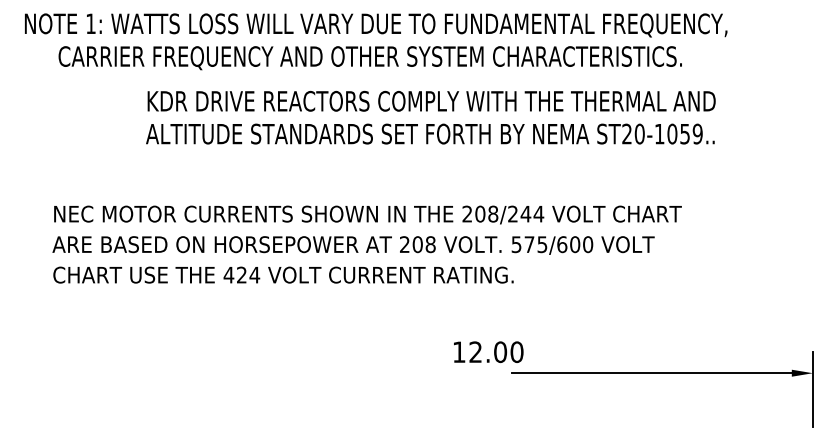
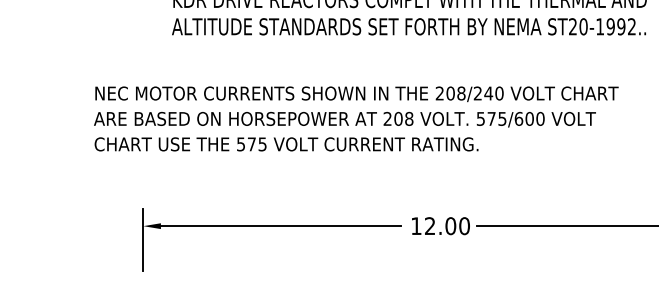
text: (684, 133) -> (620, 26), ST20-1059.. -> ST20-1992..
text: (538, 213) -> (499, 93), 208/244 -> 208/240
text: (241, 274) -> (251, 143), 424 -> 575
text: (488, 352) -> (440, 226), moved
part: (266, 373) -> (272, 226), added

